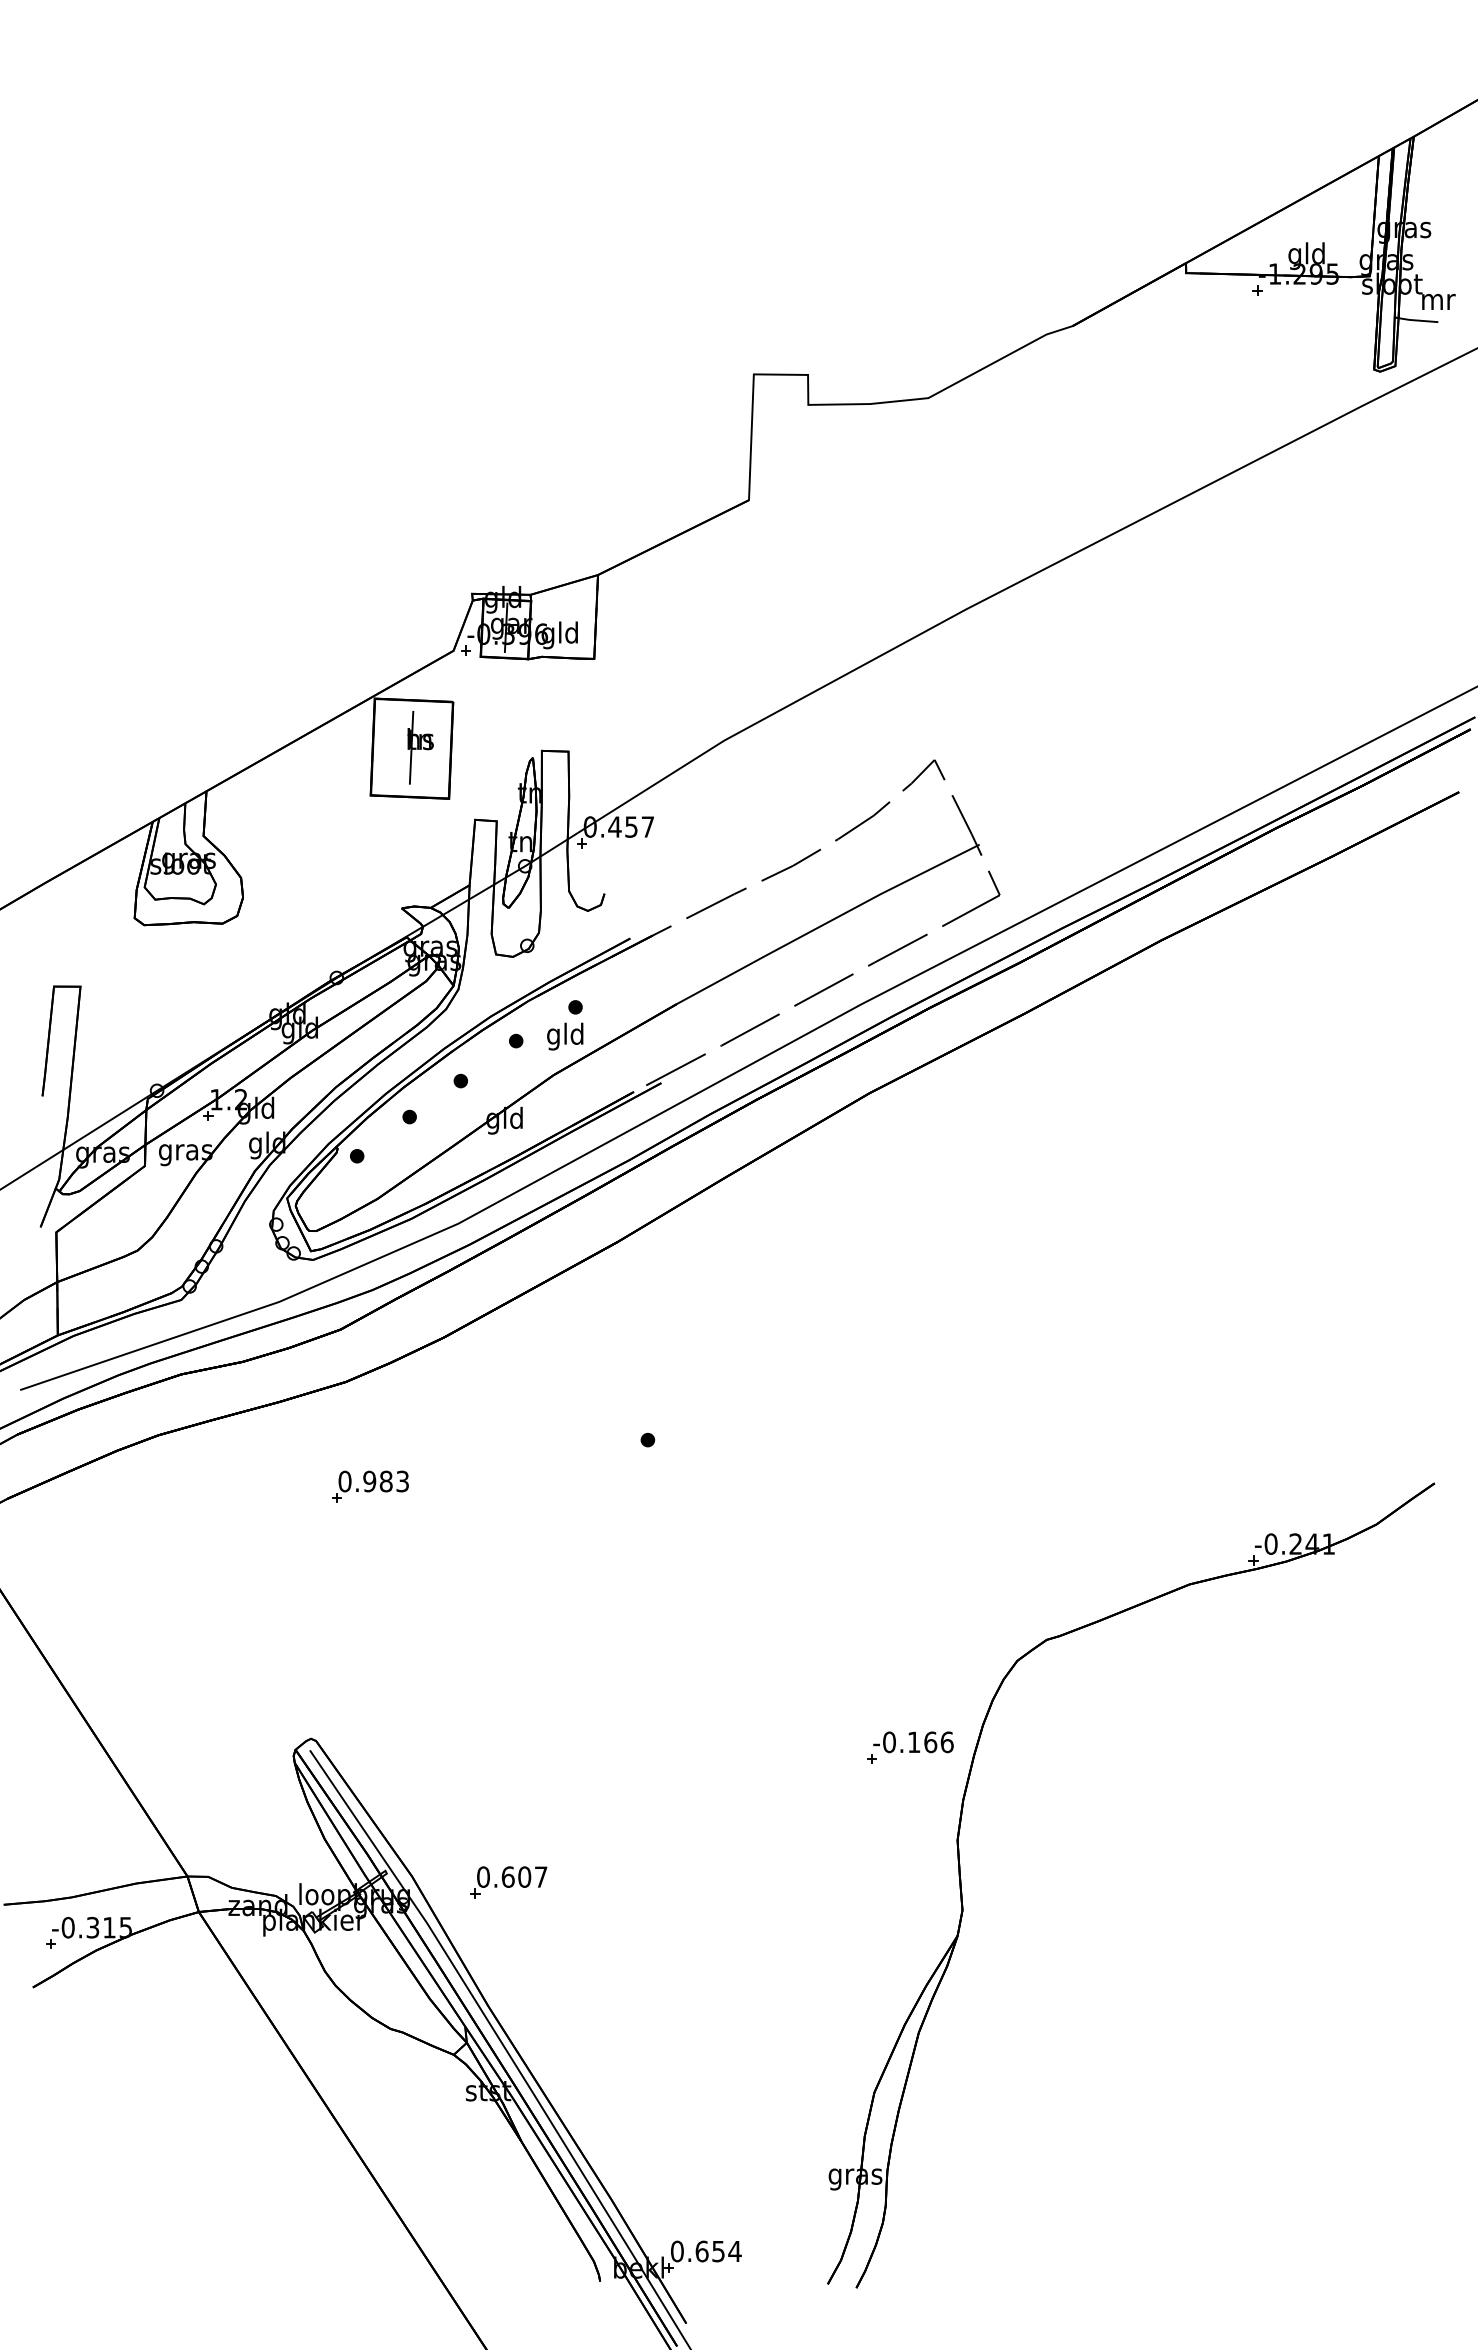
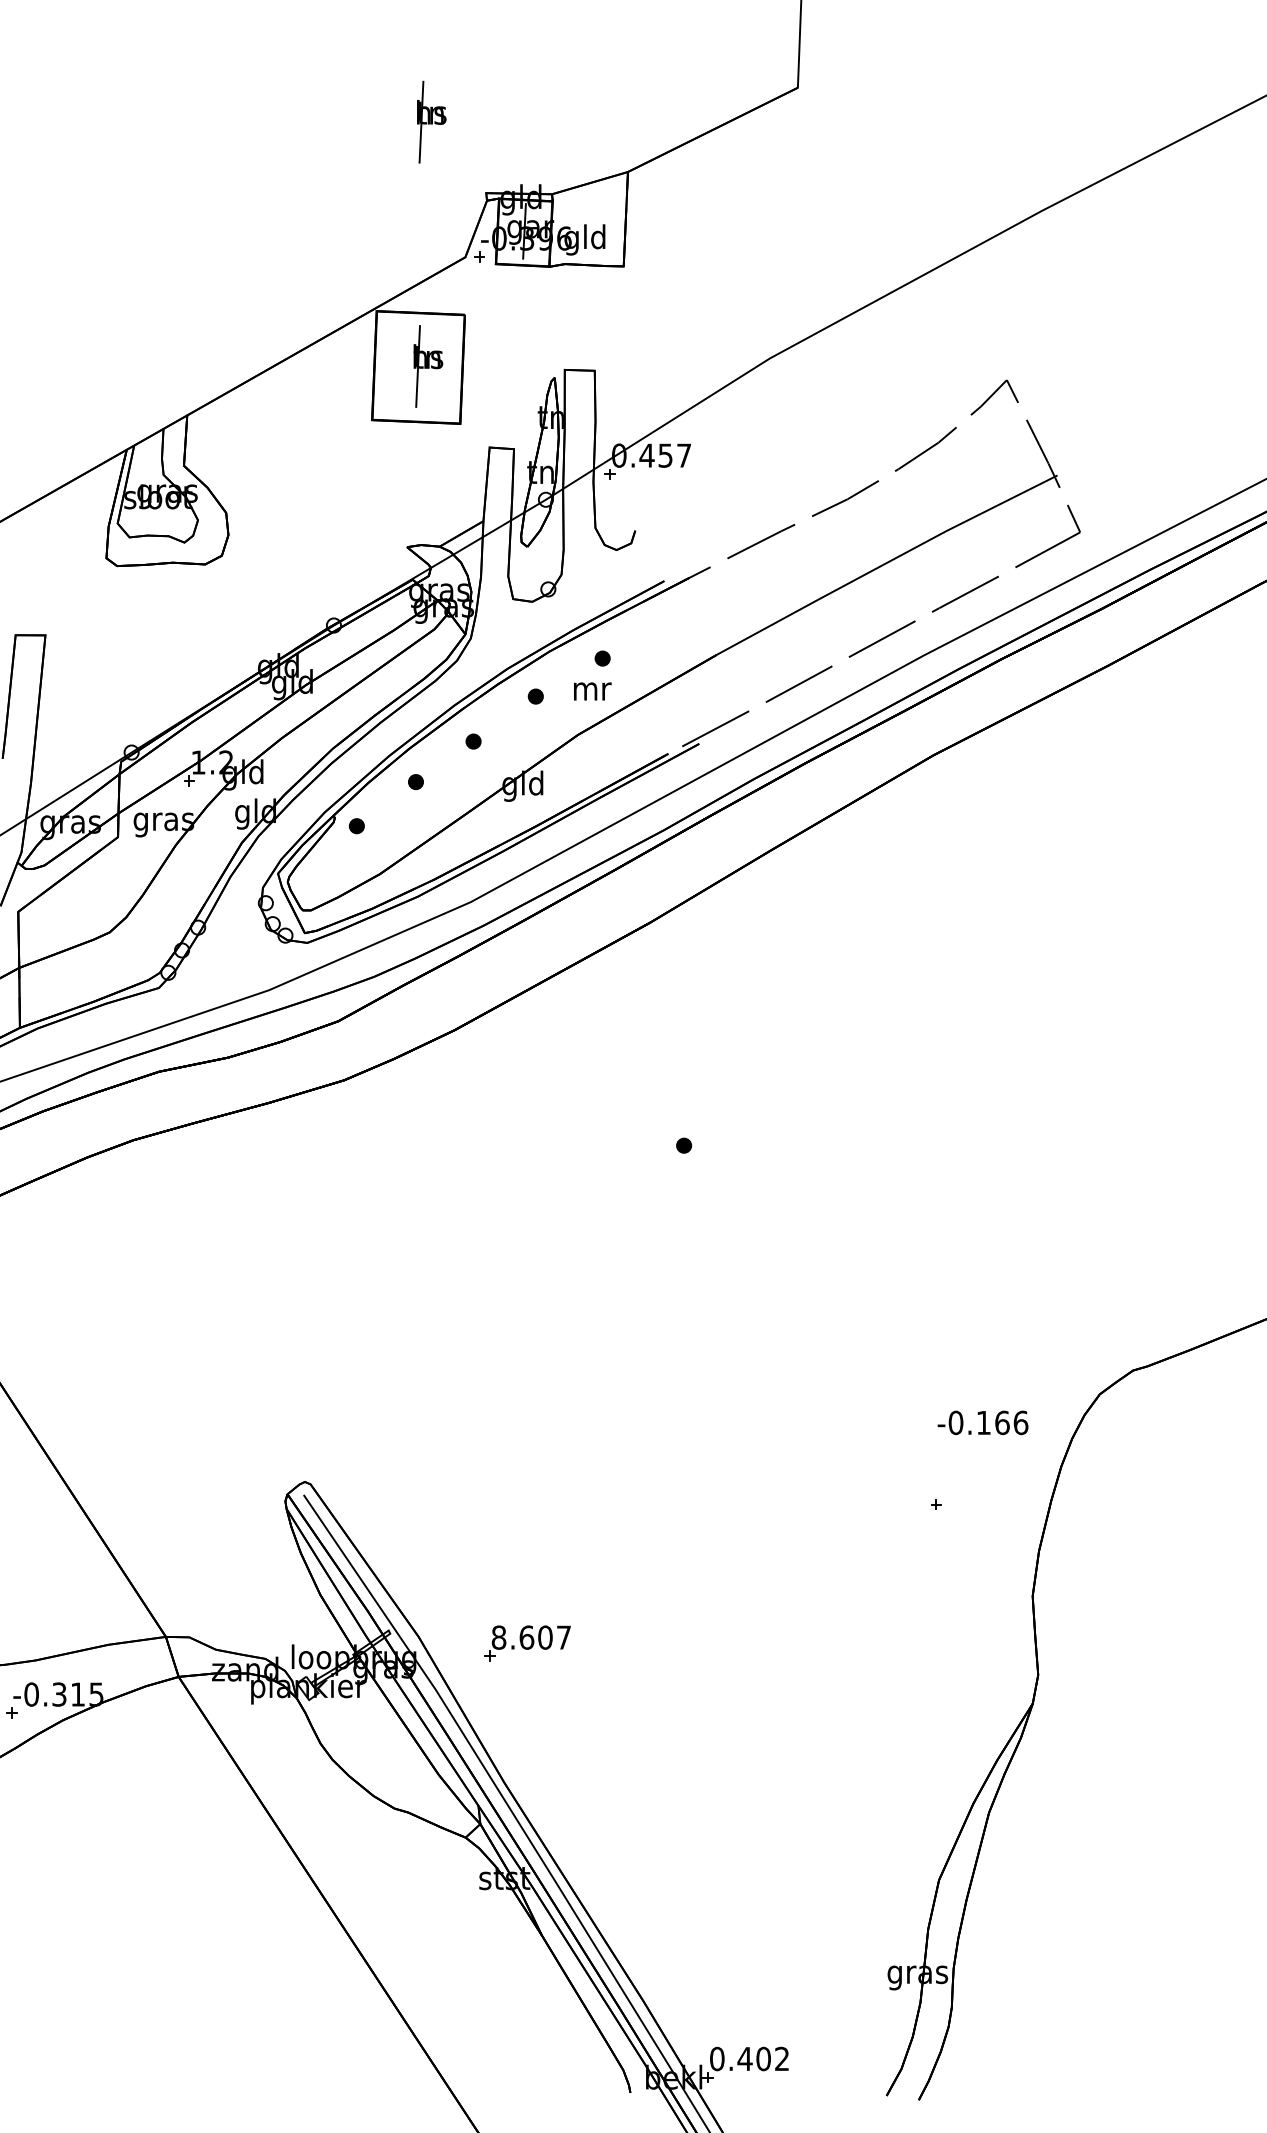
part: (423, 530) -> (431, 121), added
text: (565, 1036) -> (591, 691), gld -> mr
part: (370, 1486) -> (371, 1197), removed
text: (913, 1742) -> (983, 1423), moved
text: (483, 1876) -> (499, 1636), 0.607 -> 8.607
text: (718, 2251) -> (763, 2059), 0.654 -> 0.402

